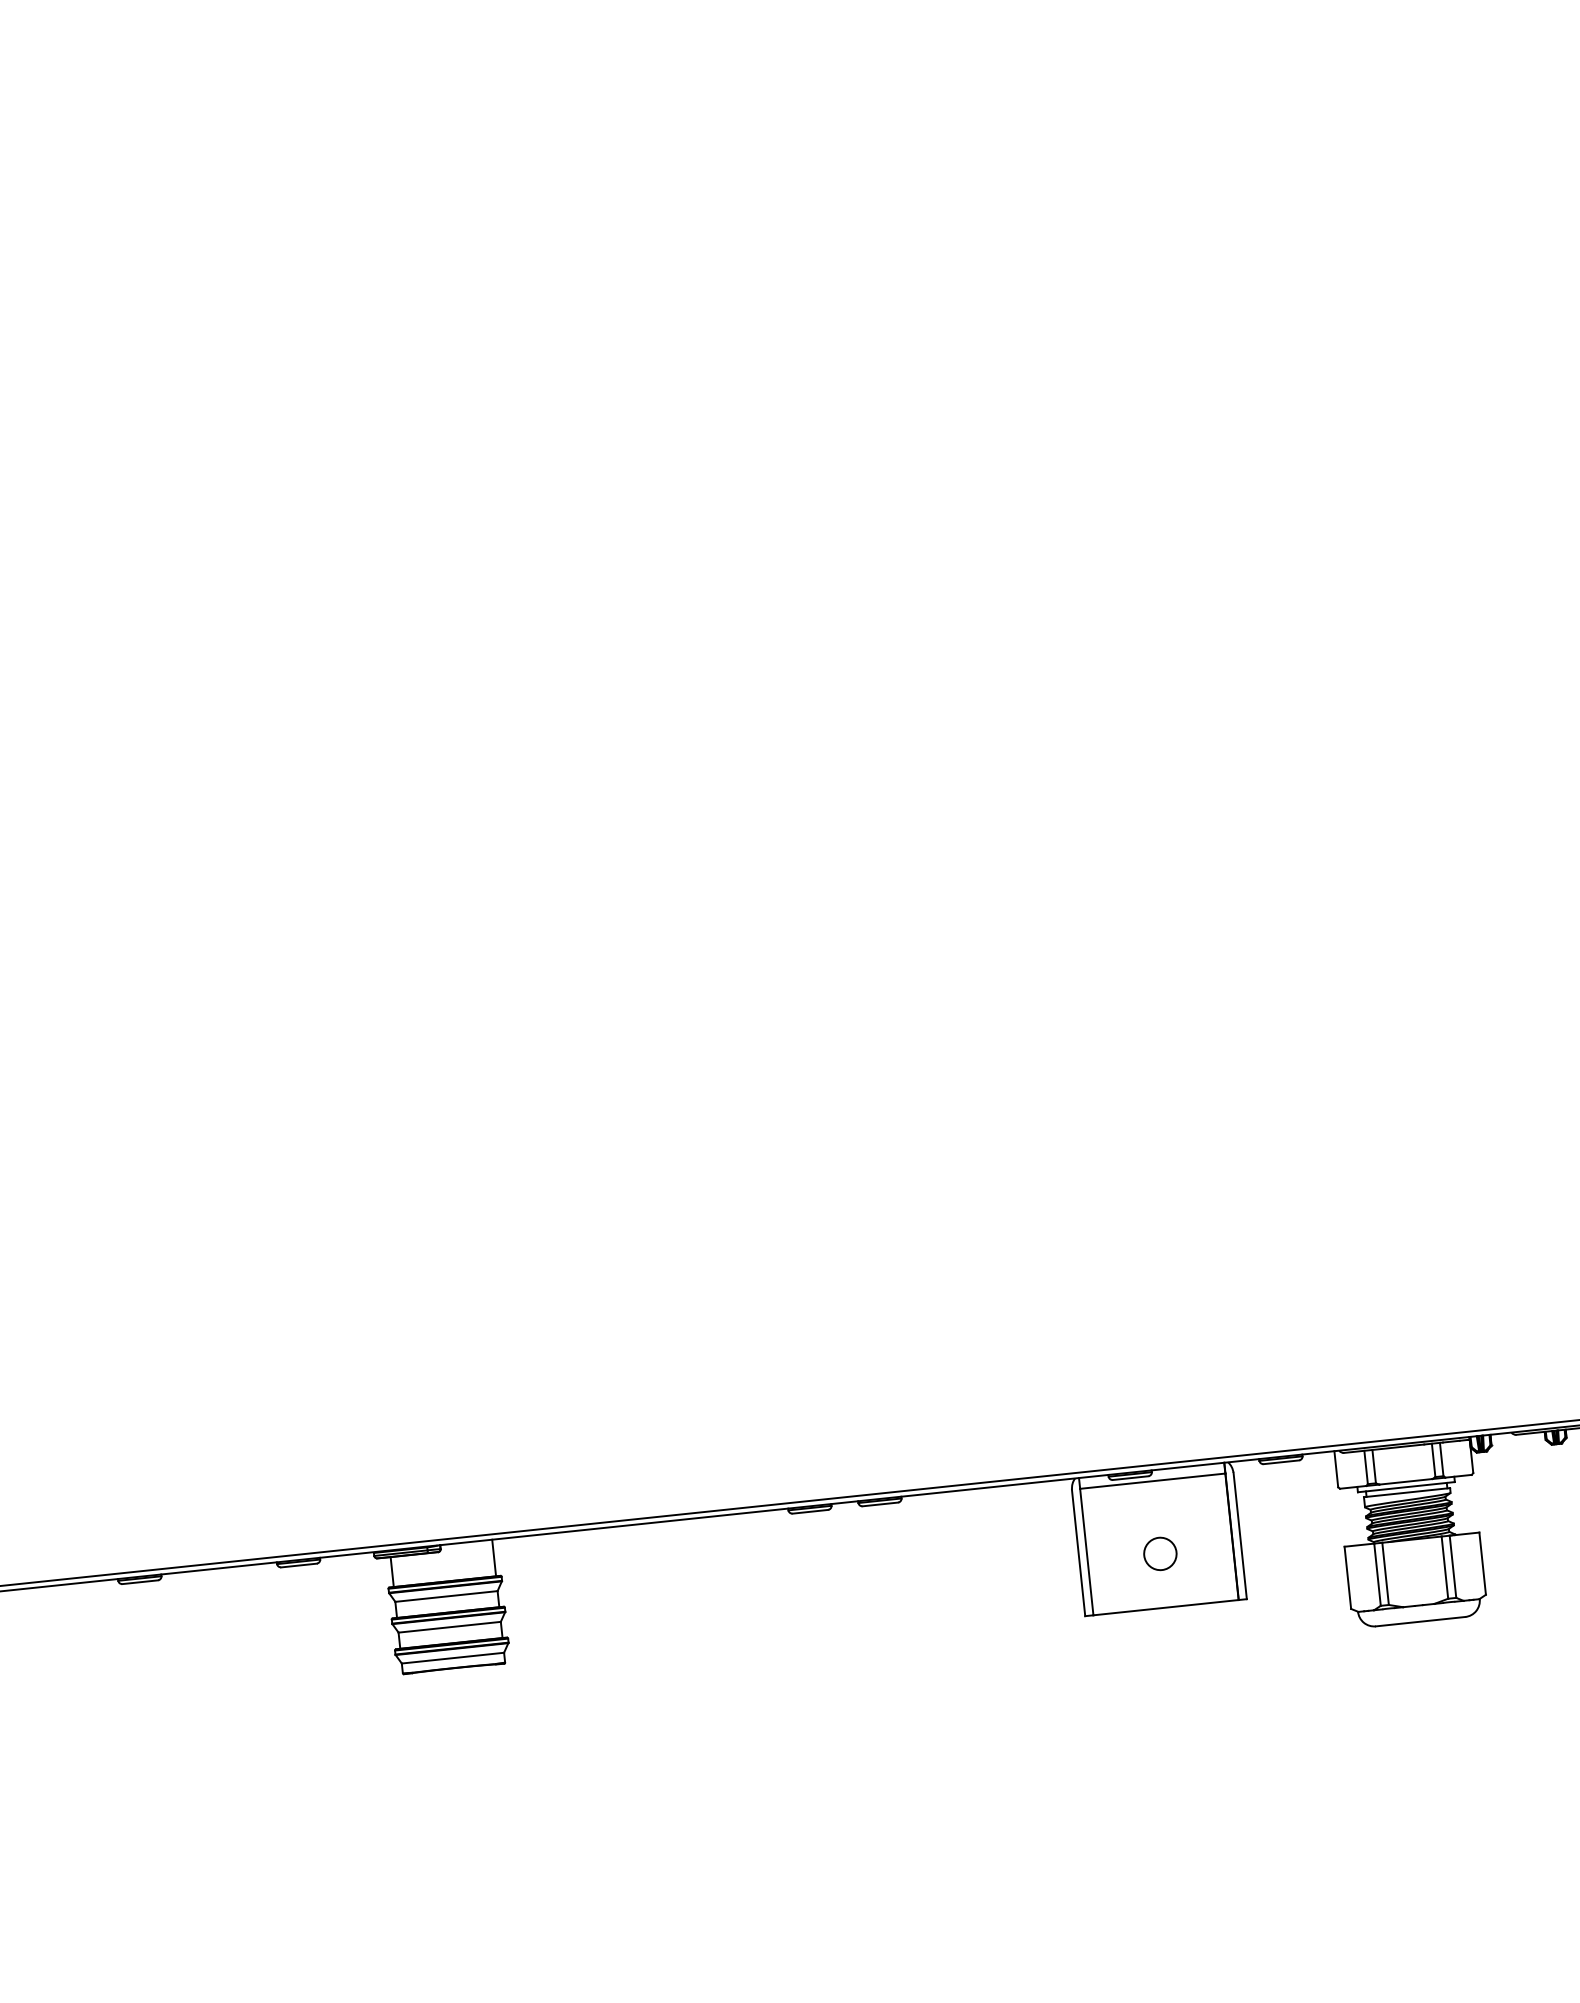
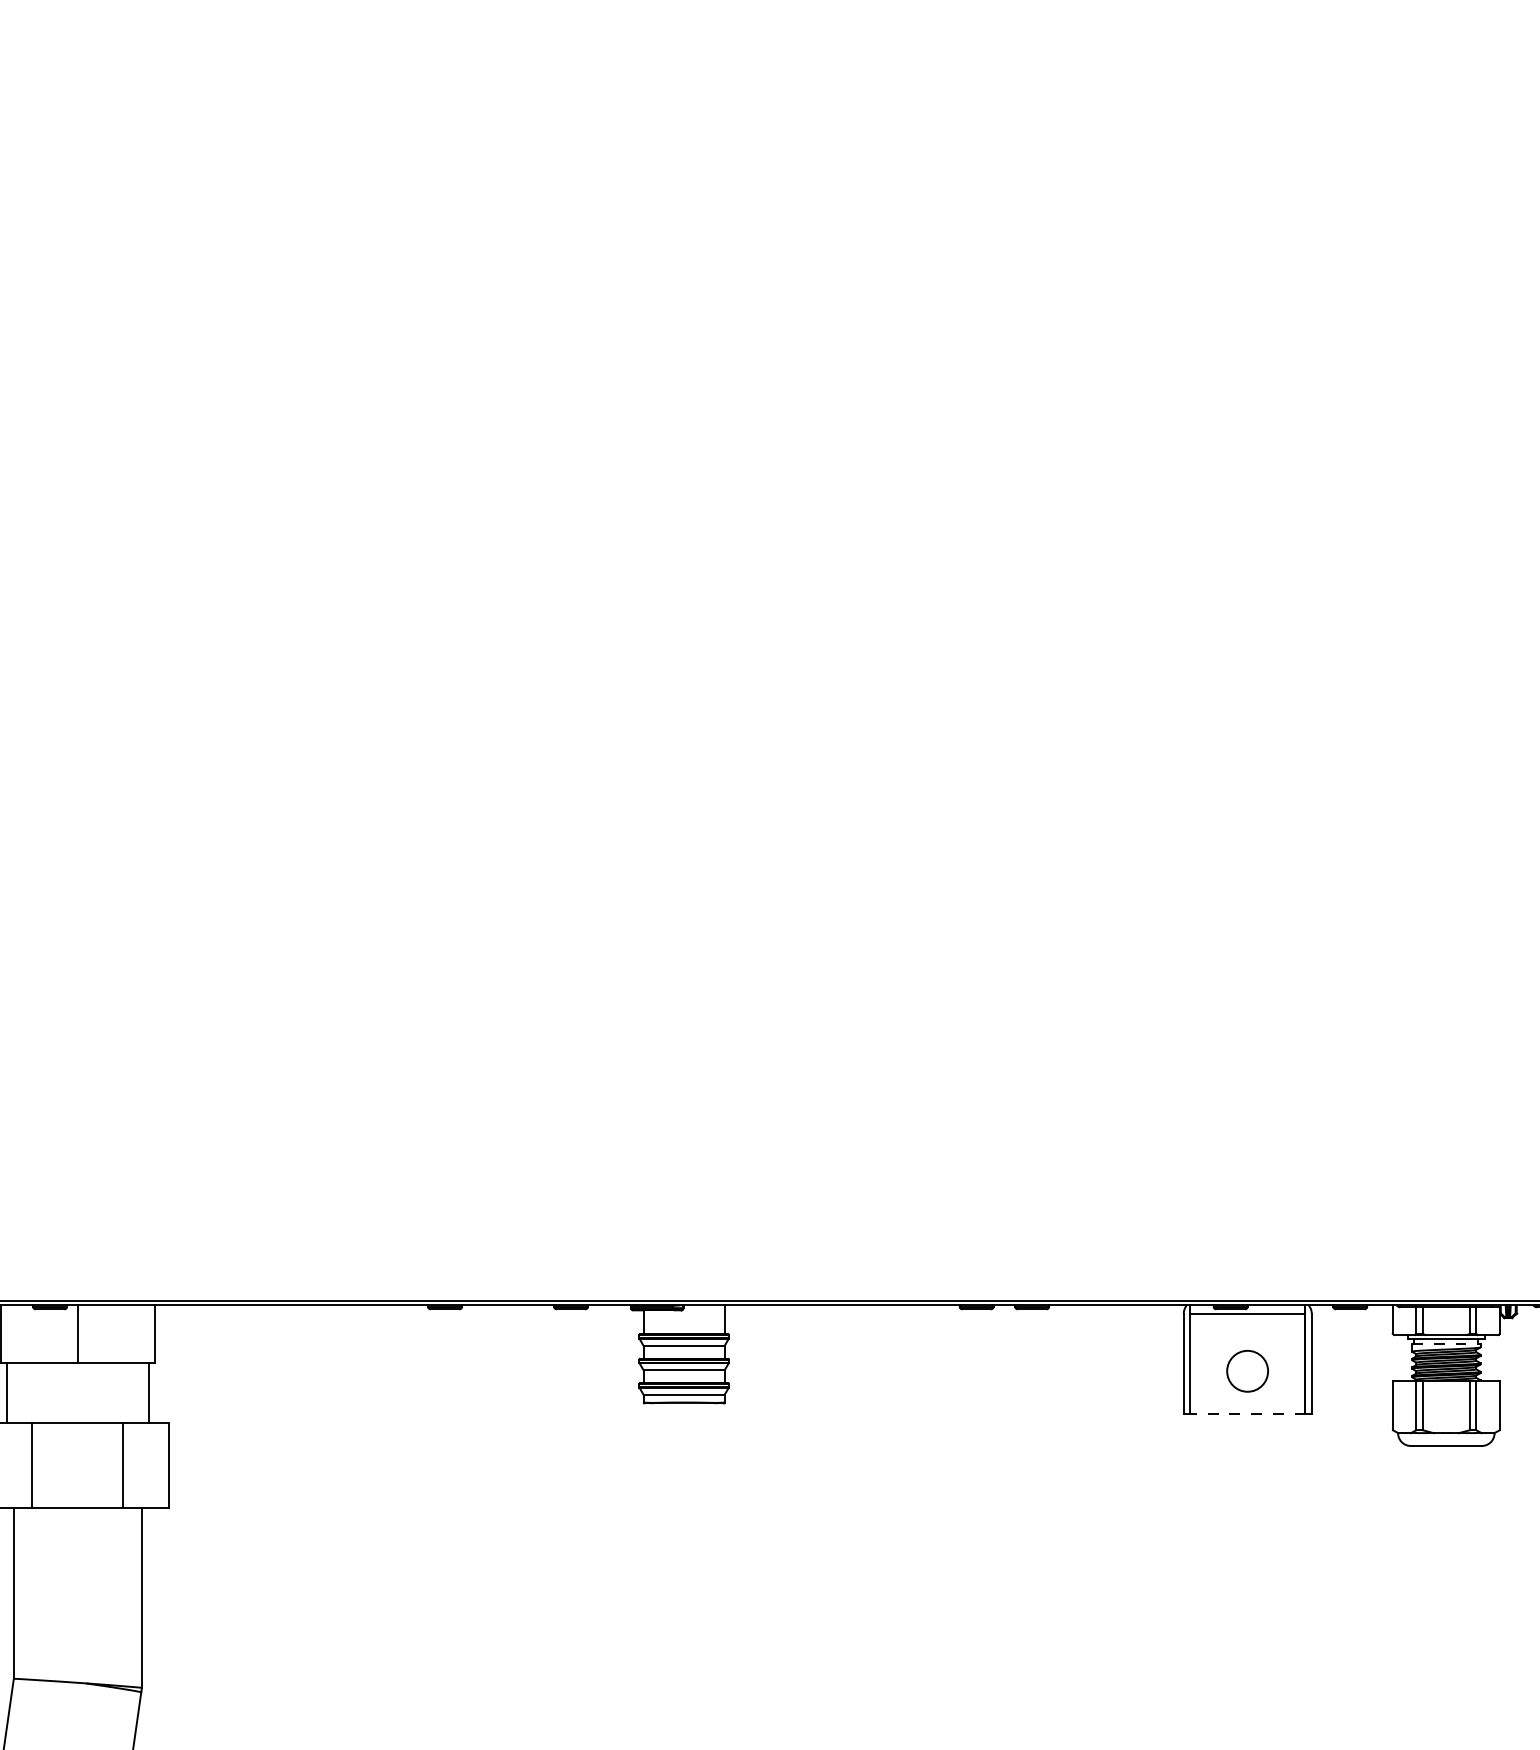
line: (1407, 1492) -> (1446, 1343), solid -> dashed
circle: (1160, 1554) -> (1247, 1371), size x1.6
line: (1165, 1608) -> (1247, 1414), solid -> dashed

